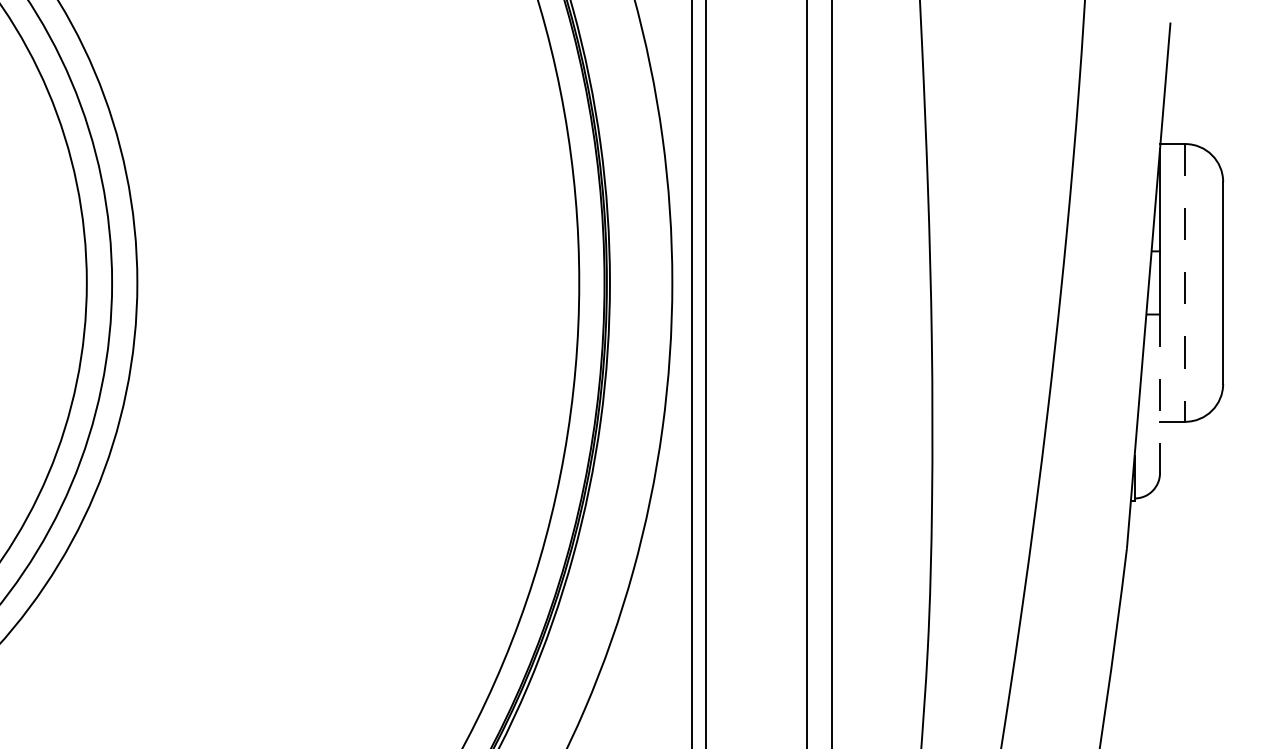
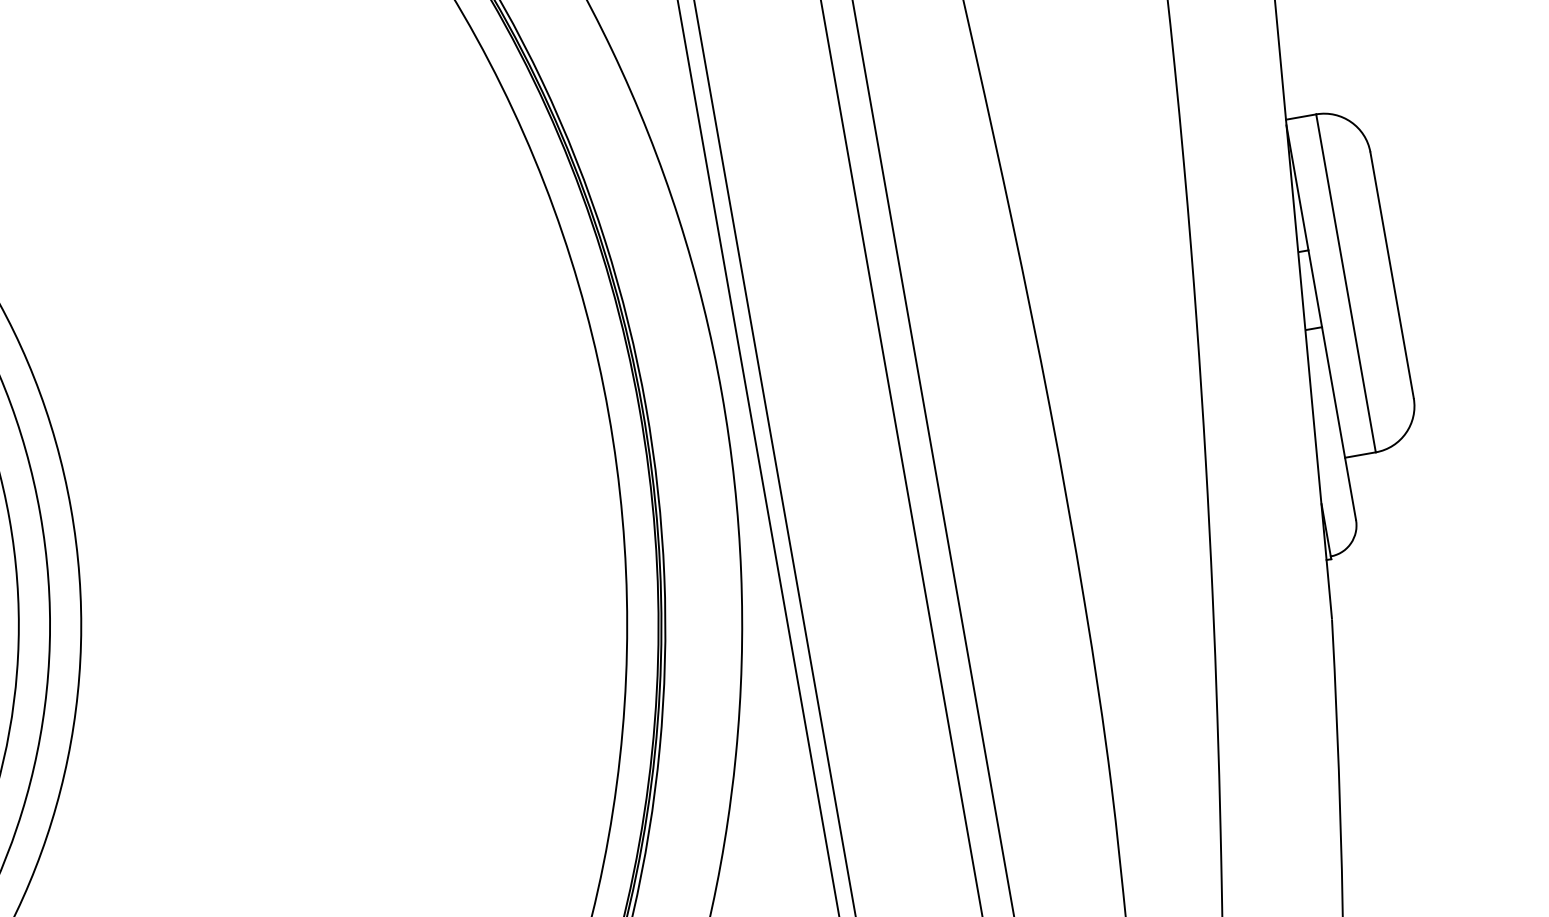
line: (1185, 282) -> (1346, 282), dashed -> solid
line: (1160, 394) -> (1339, 424), dashed -> solid

